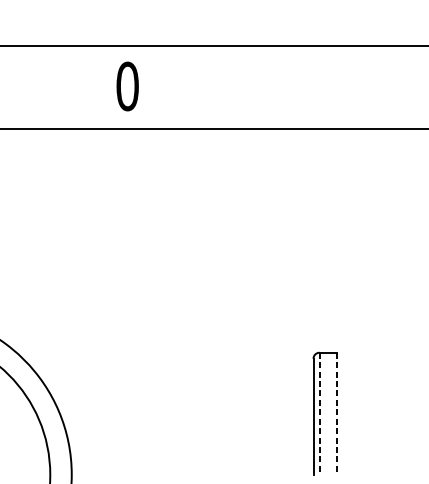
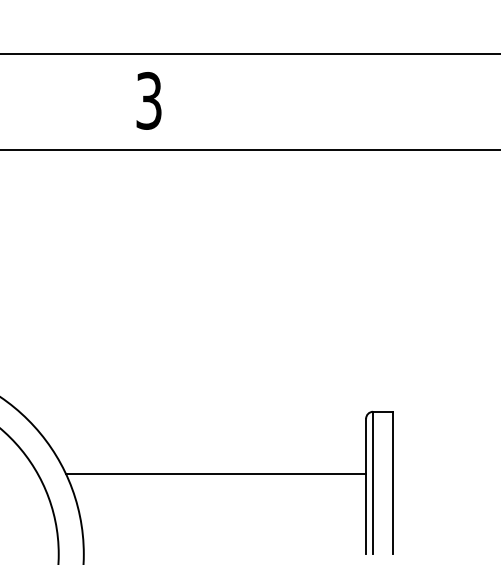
text: (128, 86) -> (149, 100), 0 -> 3
line: (185, 406) -> (216, 474), added
line: (319, 414) -> (373, 483), dashed -> solid
line: (336, 414) -> (393, 483), dashed -> solid

